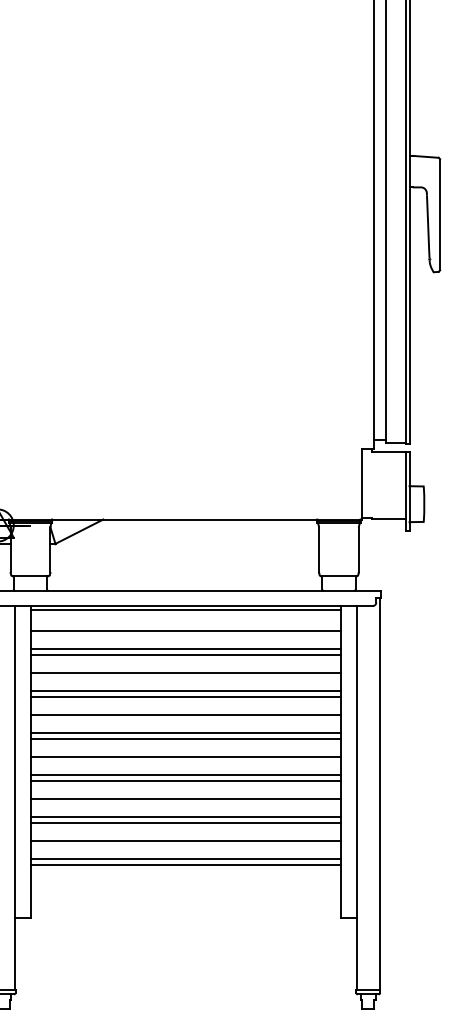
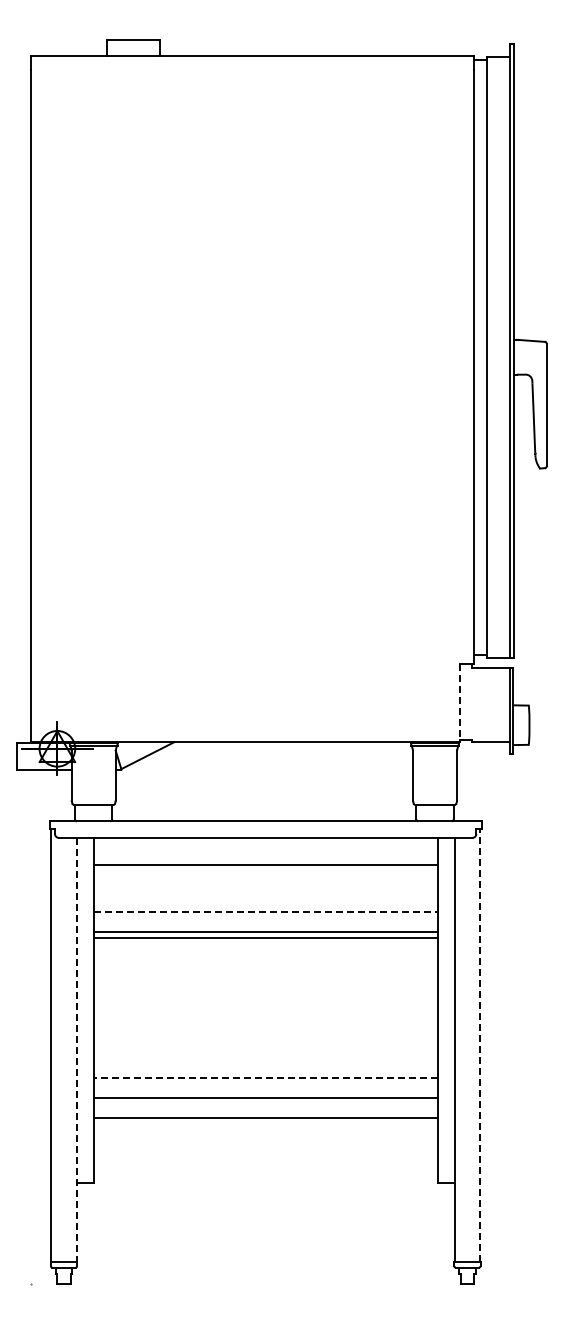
line: (361, 484) -> (460, 703), solid -> dashed
line: (185, 610) -> (265, 842), removed
line: (185, 649) -> (265, 885), removed
line: (185, 654) -> (265, 891), removed
line: (185, 672) -> (265, 911), solid -> dashed
line: (185, 715) -> (265, 958), removed
line: (185, 733) -> (265, 978), removed
line: (185, 738) -> (265, 984), removed
line: (185, 756) -> (265, 1004), removed
line: (185, 774) -> (265, 1024), removed
line: (185, 780) -> (265, 1031), removed
line: (380, 793) -> (480, 1045), solid -> dashed
line: (14, 798) -> (76, 1050), solid -> dashed
line: (185, 799) -> (265, 1051), removed
line: (185, 817) -> (265, 1071), removed
line: (185, 822) -> (265, 1077), solid -> dashed
line: (185, 865) -> (265, 1124), removed

